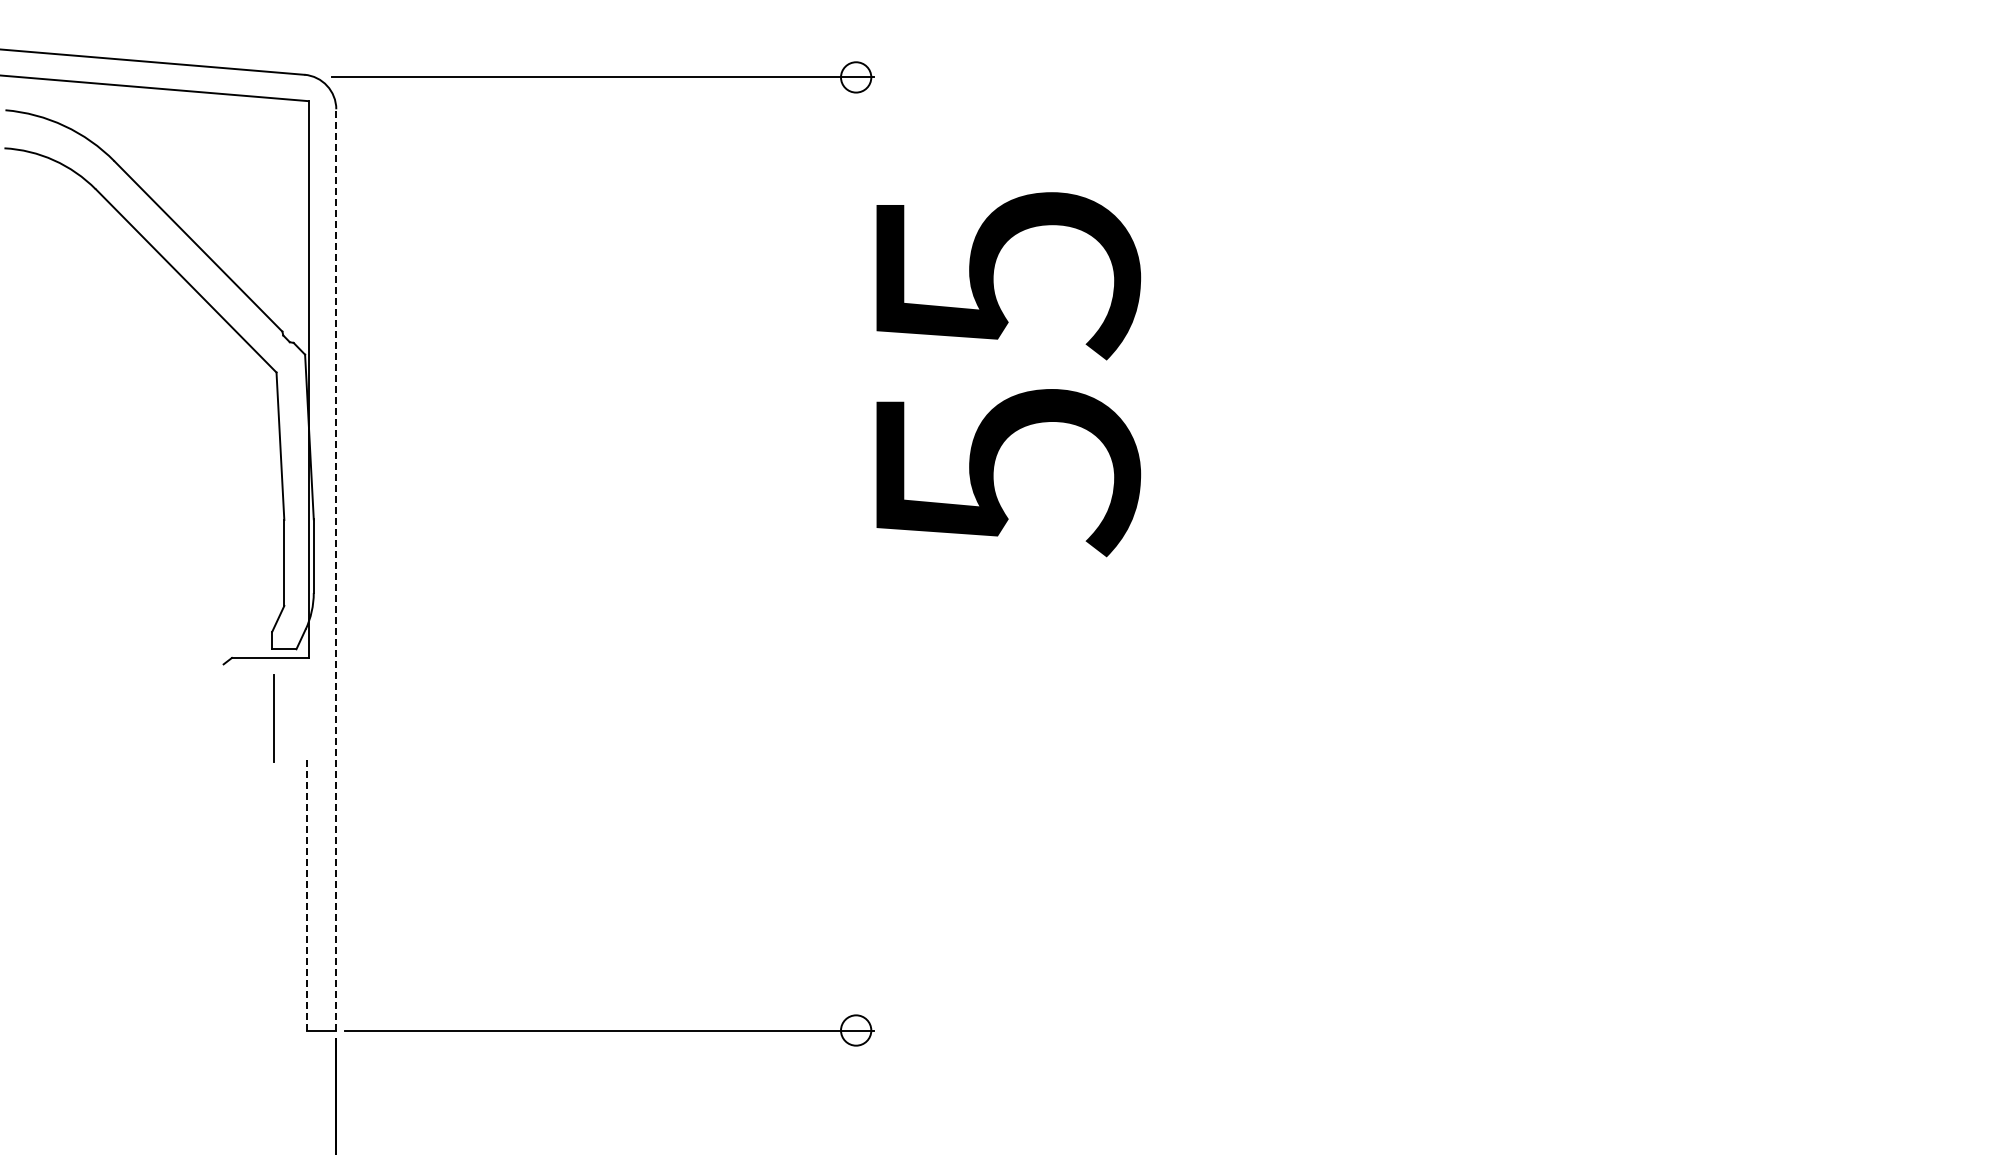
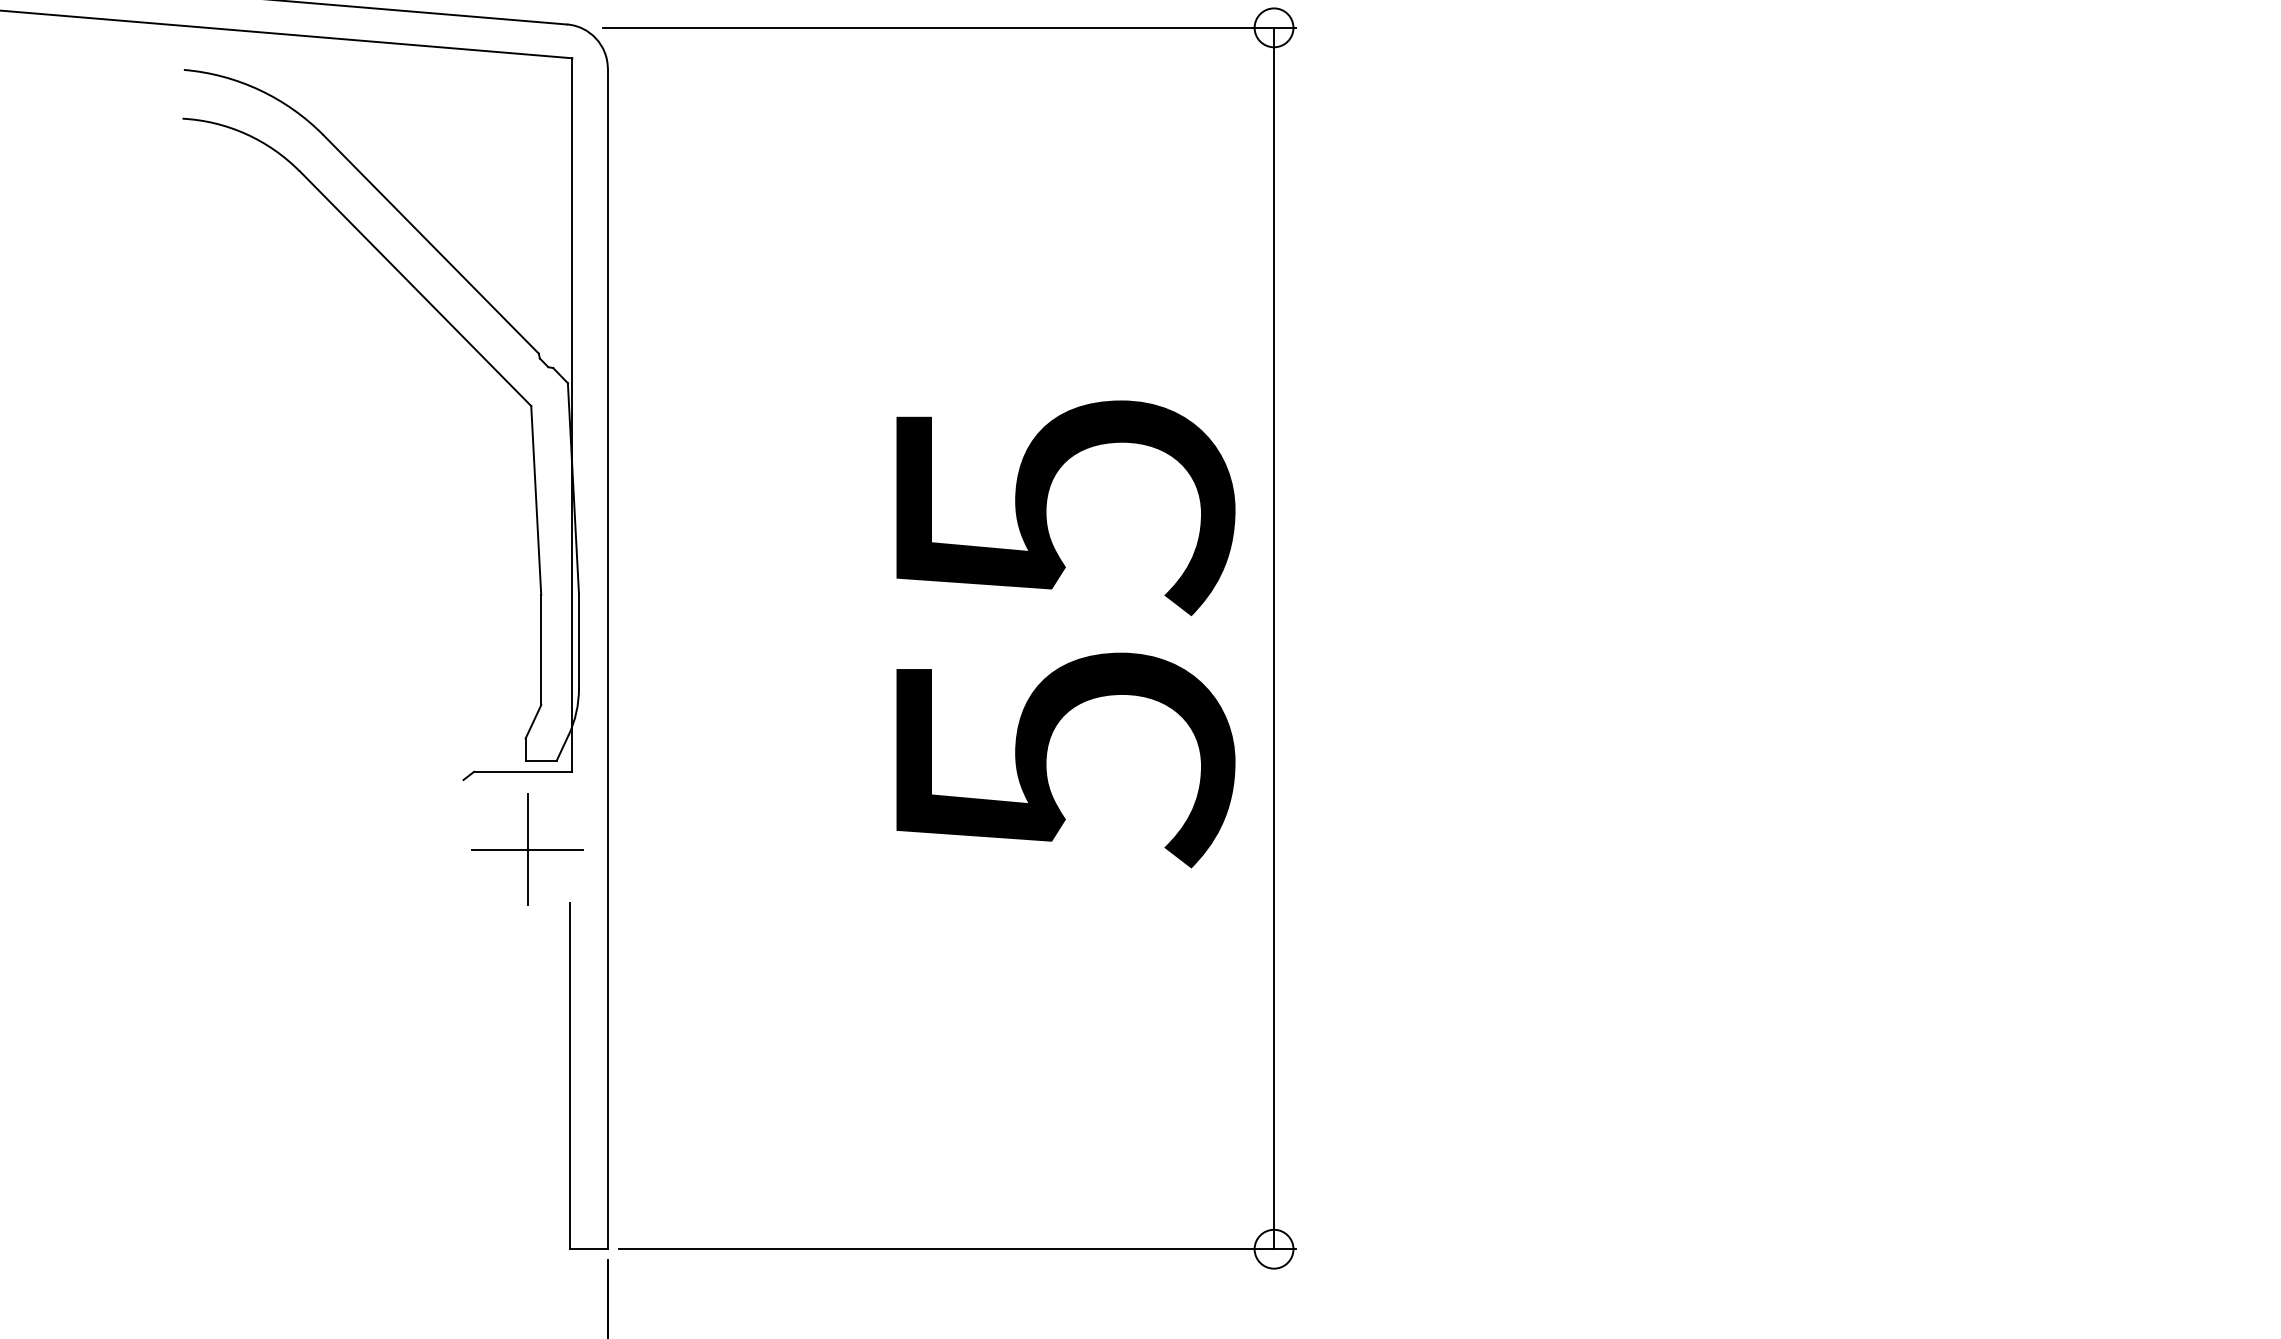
text: (1008, 374) -> (1065, 634), moved
line: (856, 553) -> (1274, 637), added
line: (336, 569) -> (608, 658), dashed -> solid
line: (273, 718) -> (527, 849), added
line: (306, 895) -> (569, 1076), dashed -> solid

